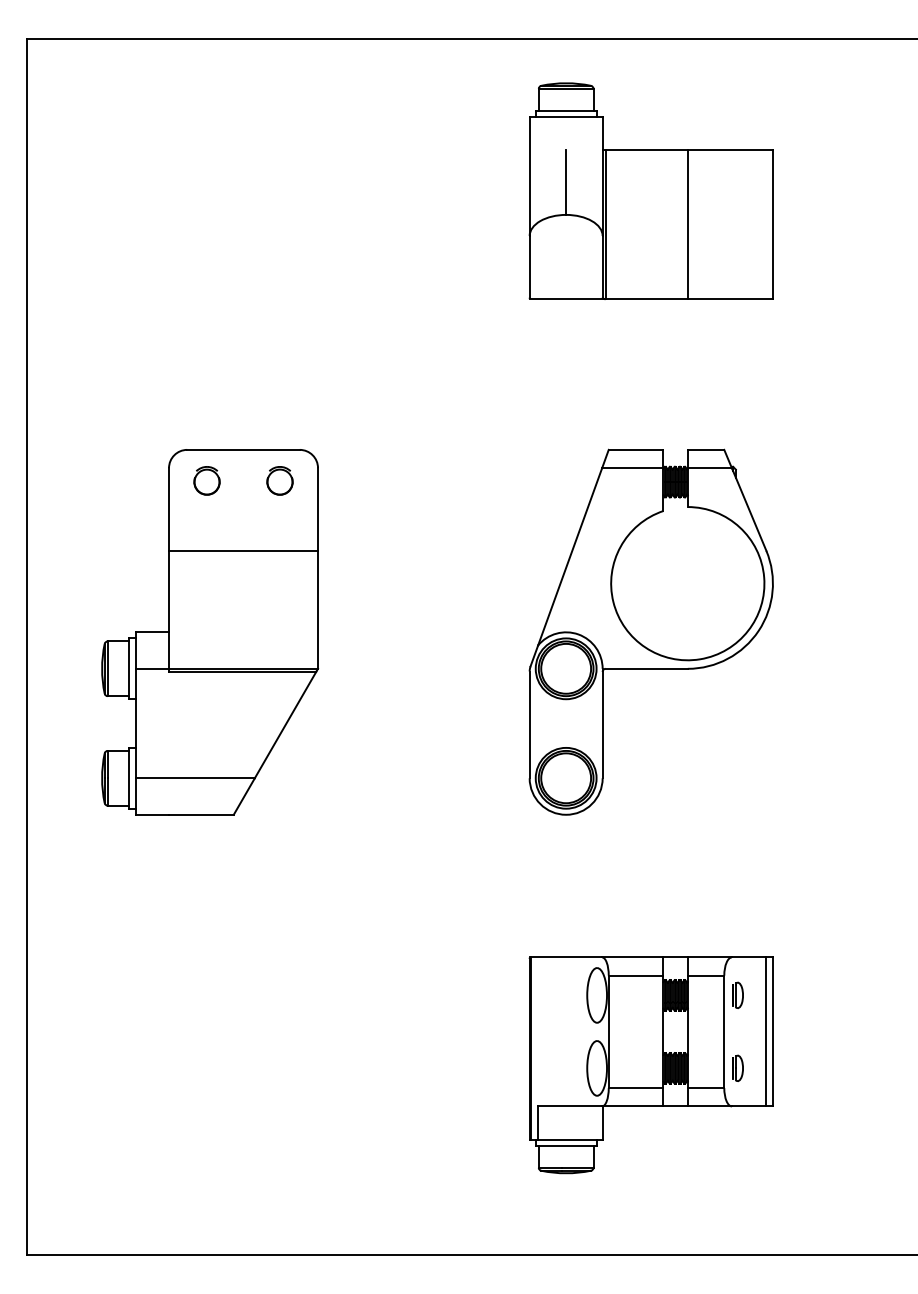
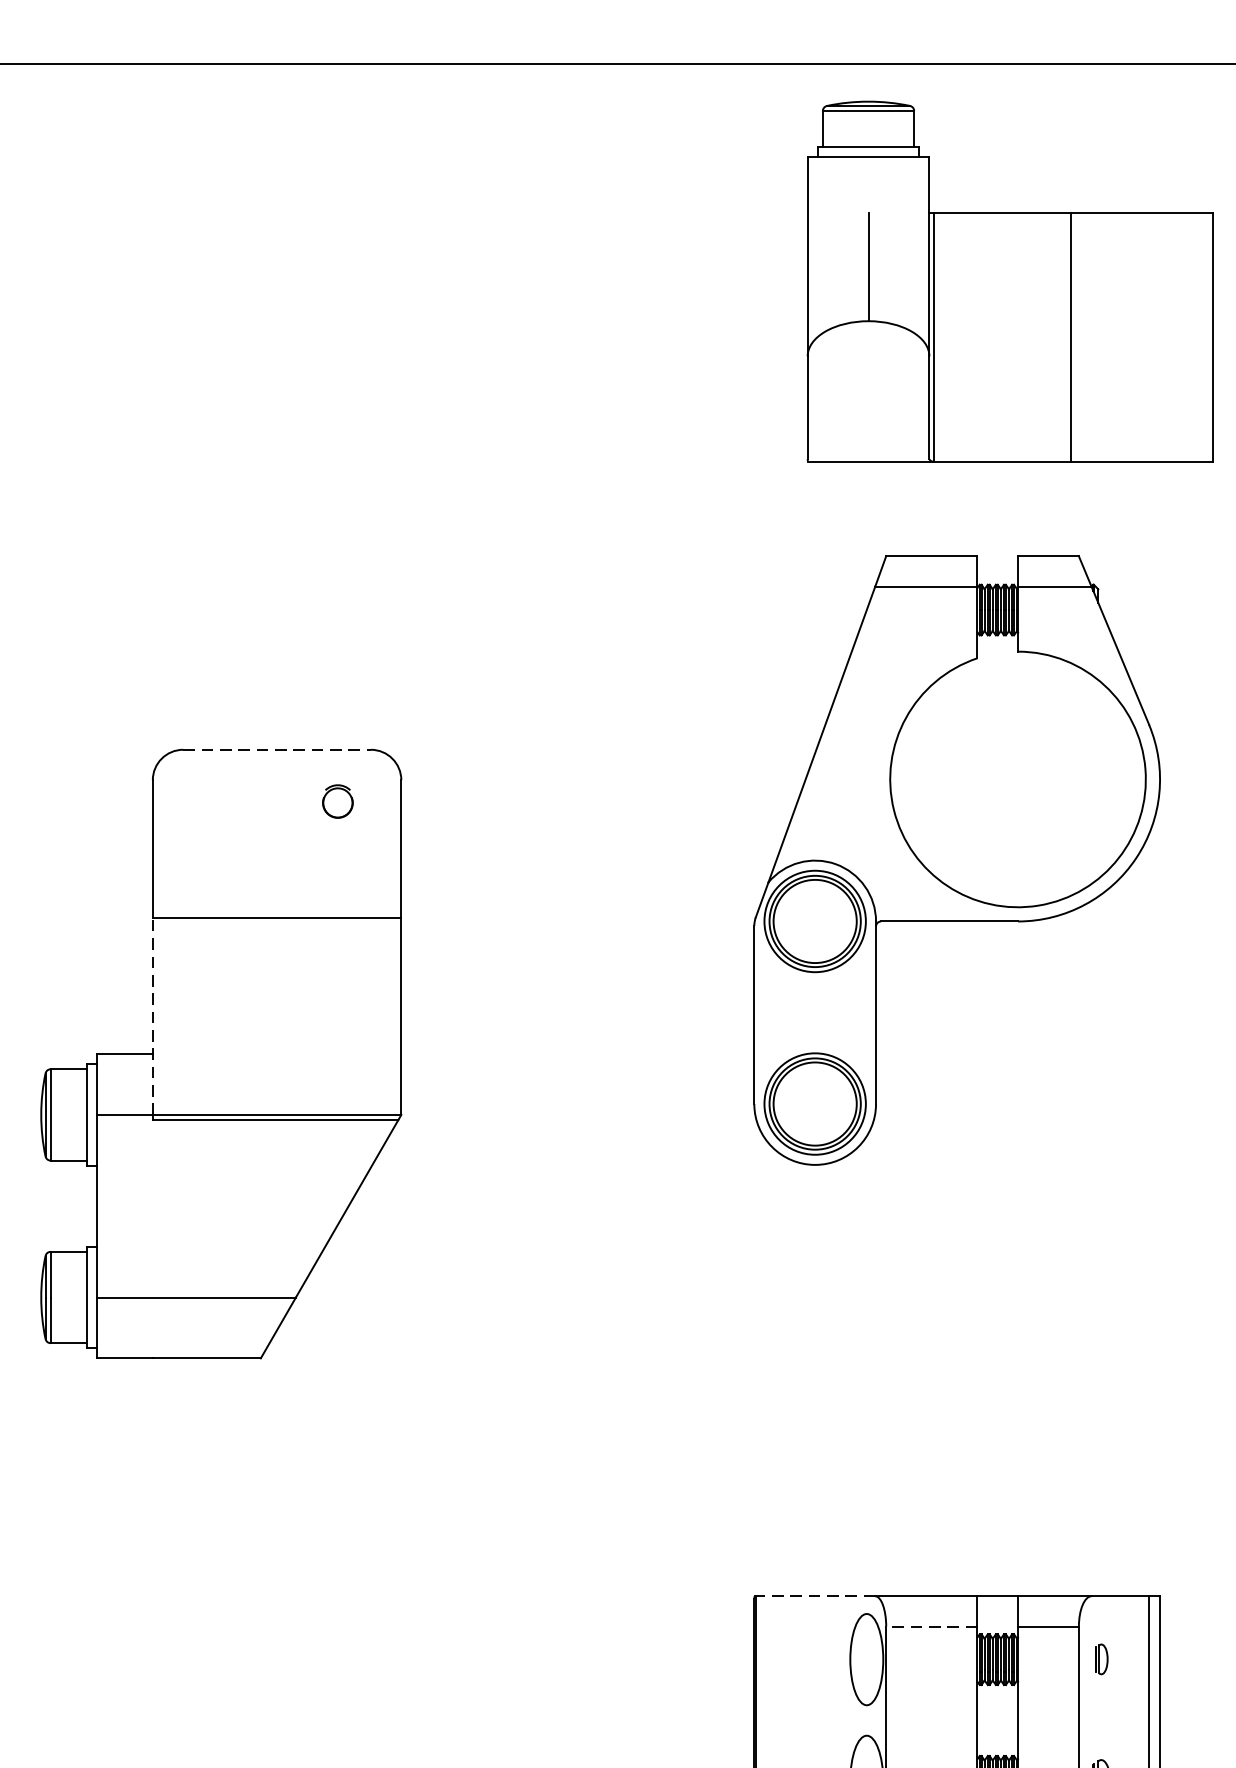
part: (650, 190) -> (1009, 280), moved
line: (244, 449) -> (278, 749), solid -> dashed
part: (206, 480) -> (215, 800), removed
part: (279, 480) -> (337, 800), size x0.7
line: (169, 609) -> (153, 1015), solid -> dashed
part: (650, 631) -> (955, 859), moved
line: (566, 957) -> (815, 1596), solid -> dashed
line: (635, 975) -> (930, 1626), solid -> dashed
part: (737, 994) -> (1100, 1658), size x0.7

